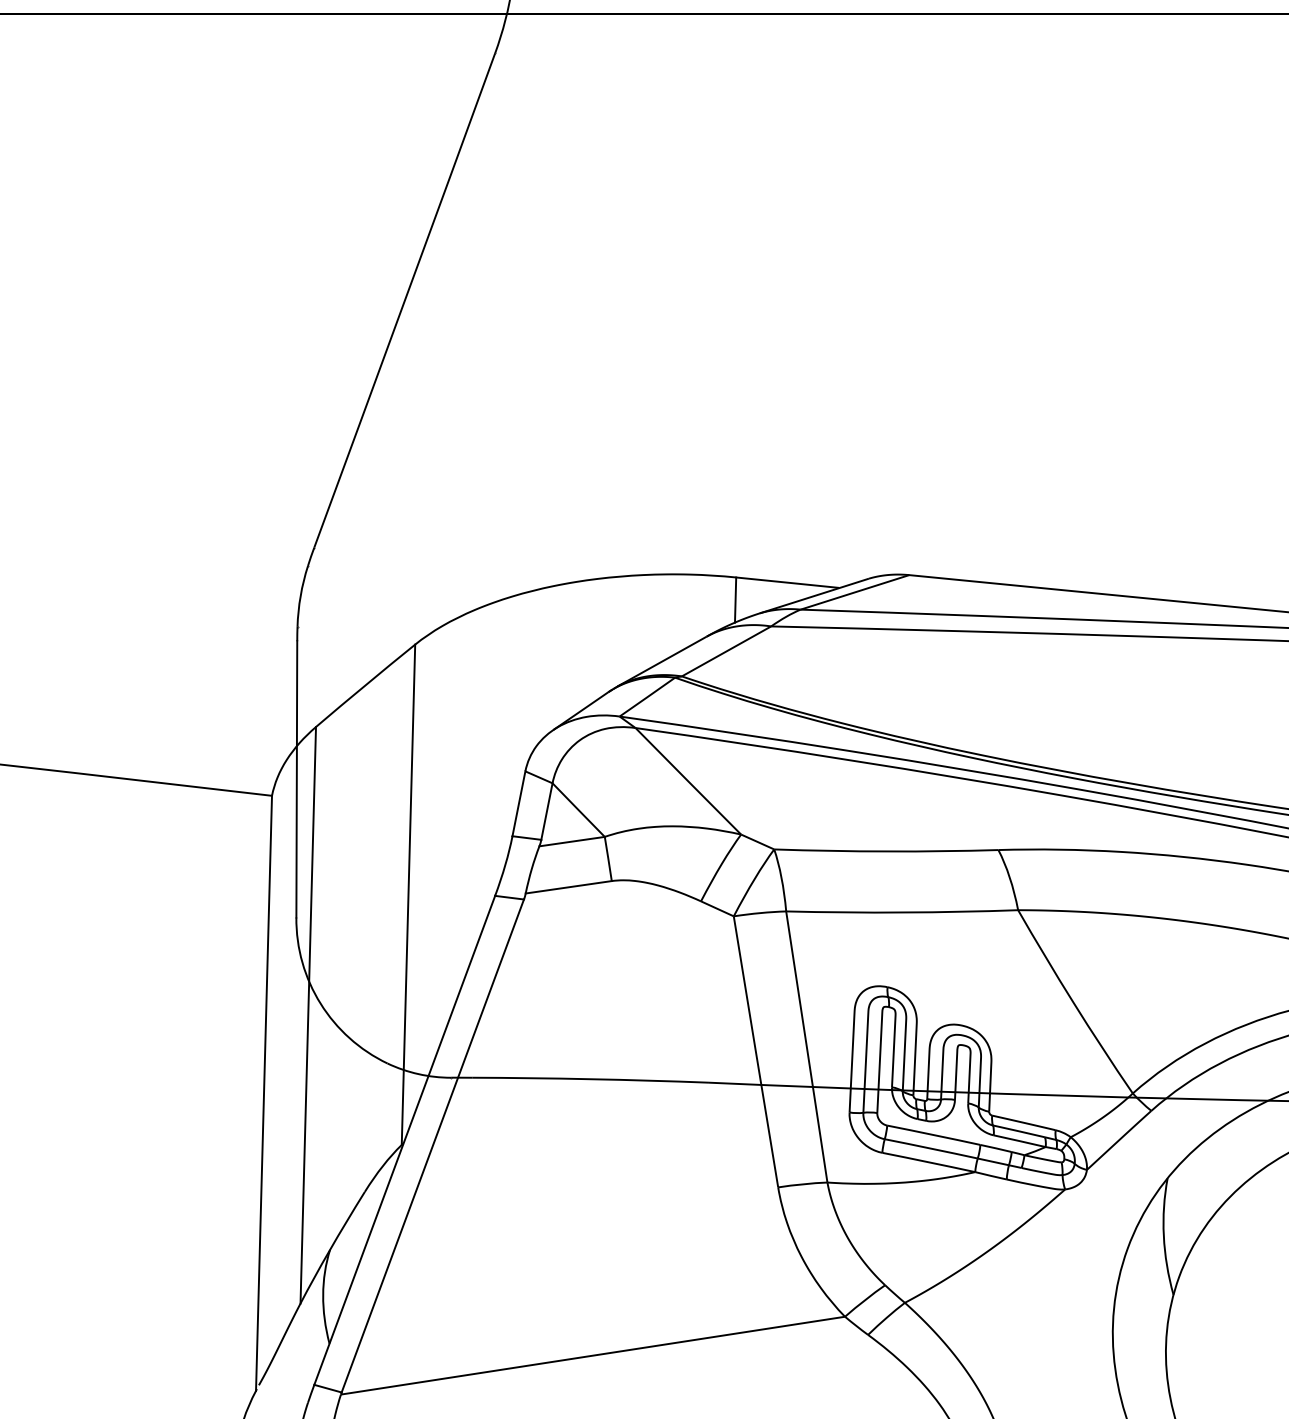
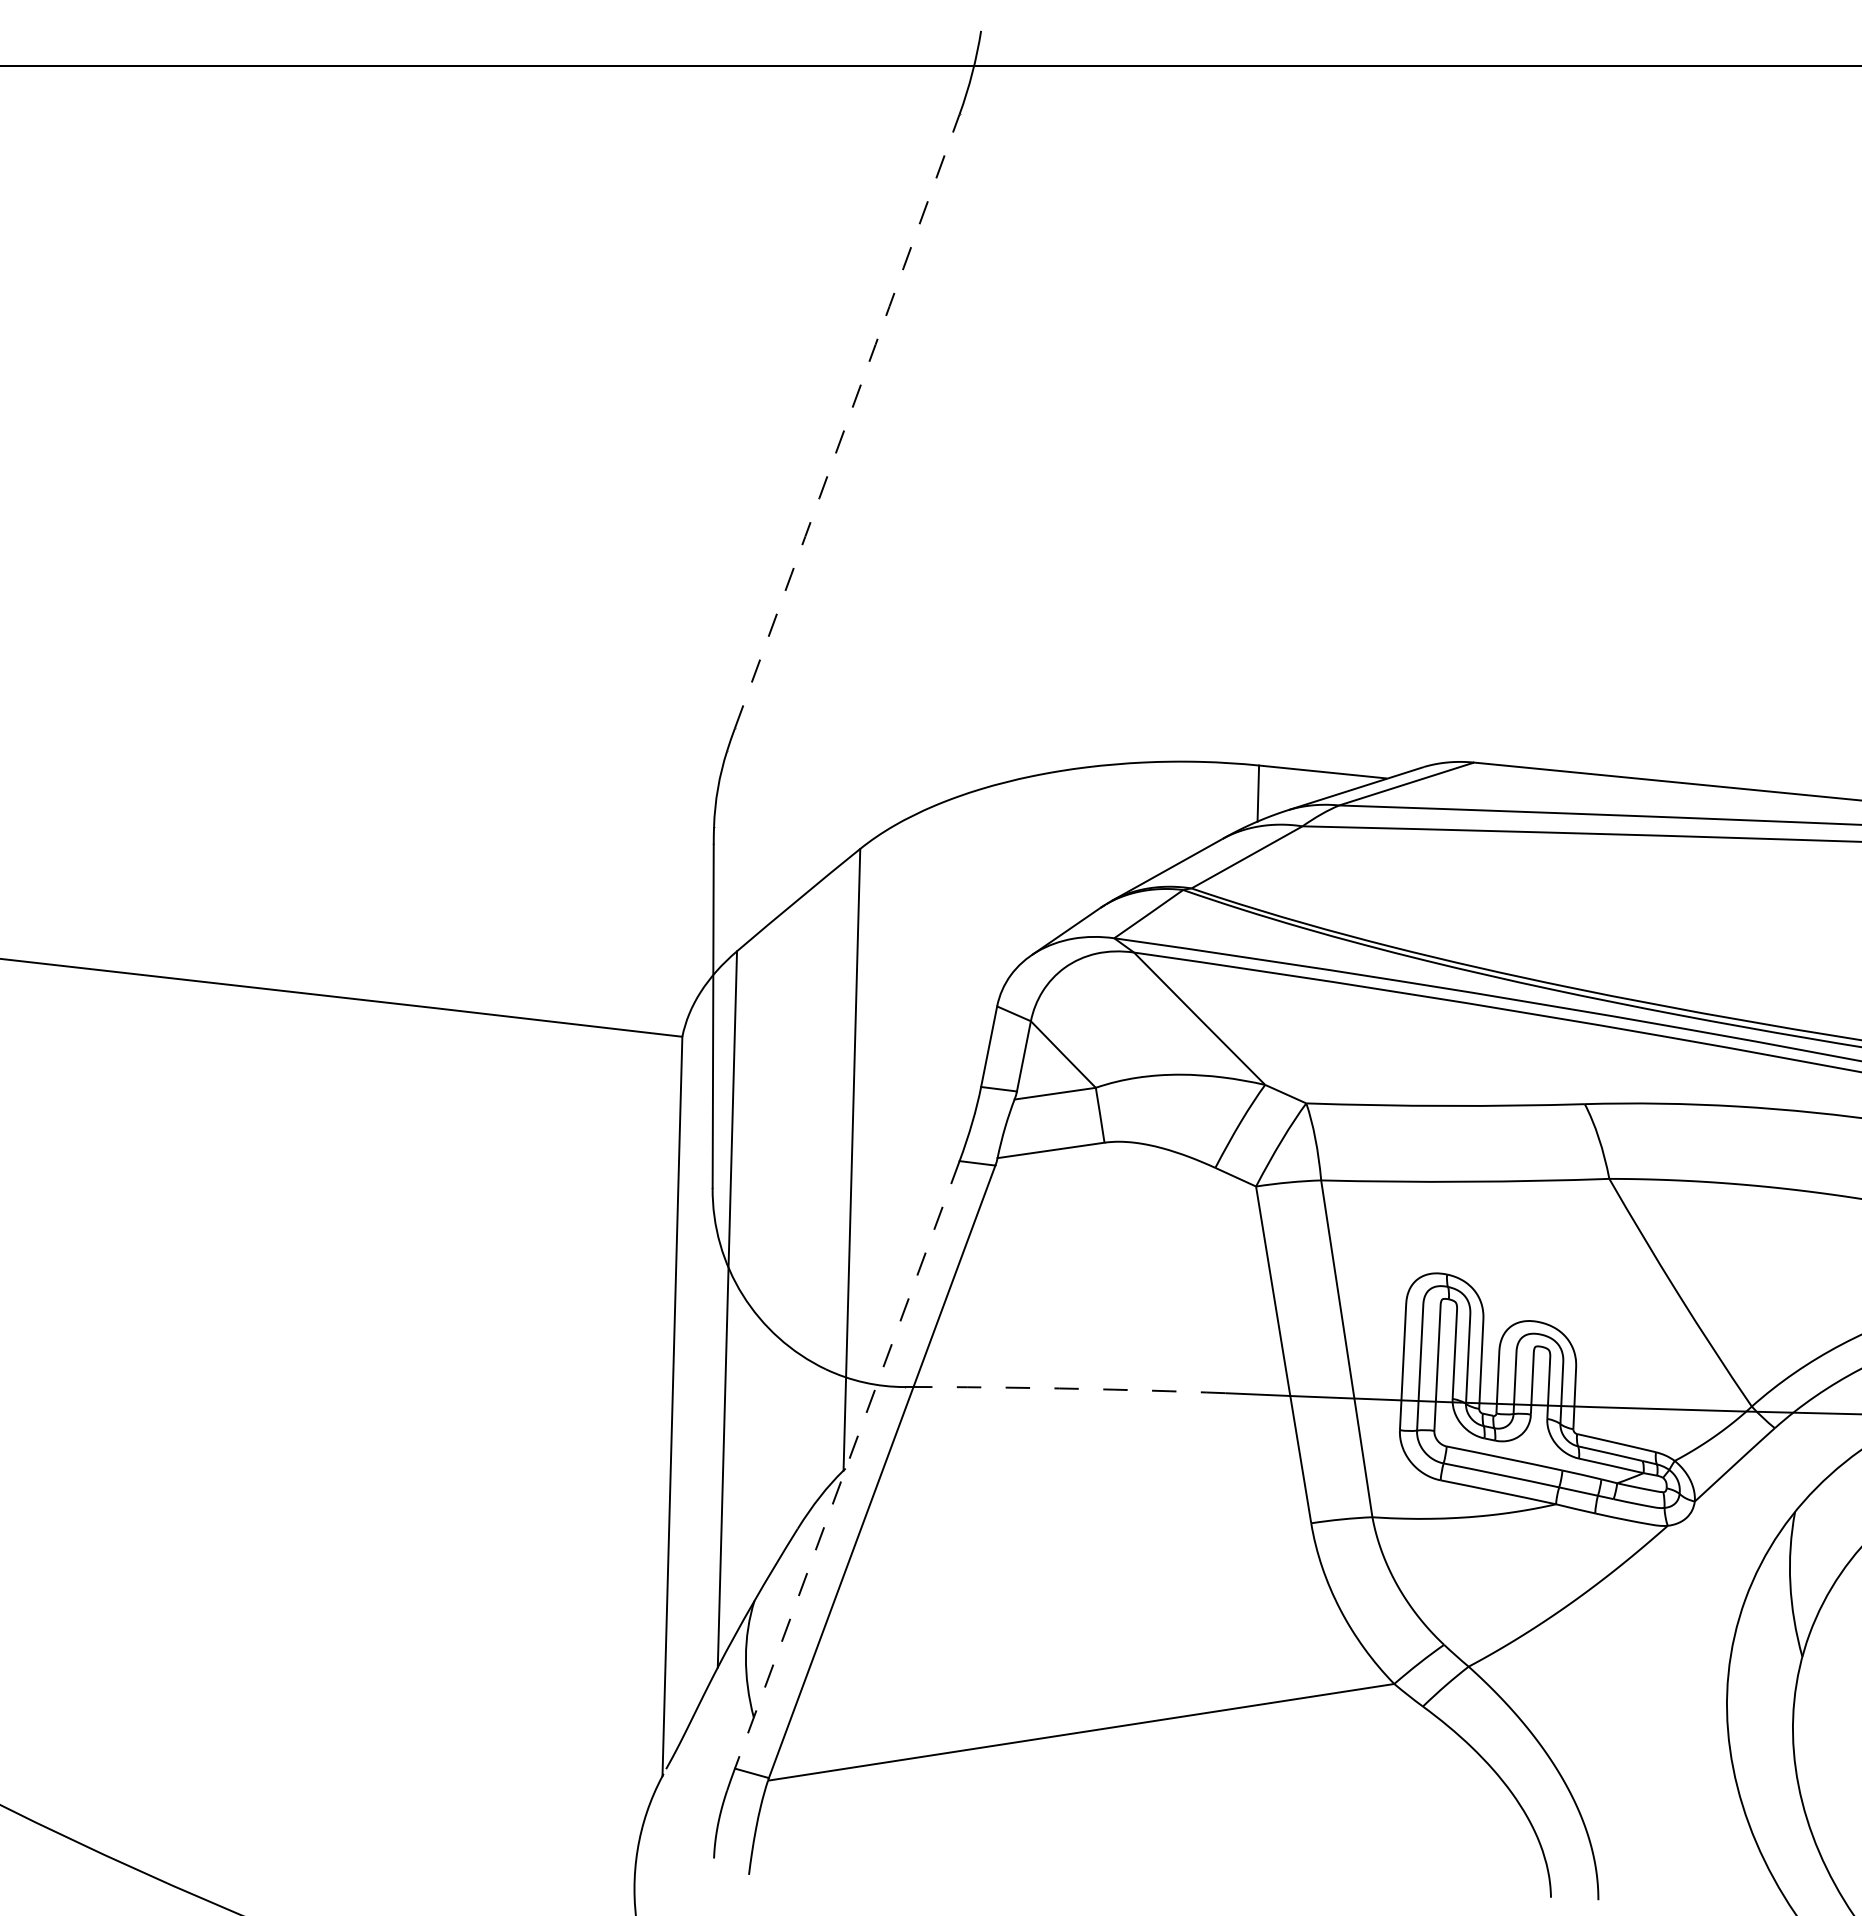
arc: (404, 300) -> (847, 421), solid -> dashed
arc: (590, 1078) -> (1078, 1388), solid -> dashed
line: (404, 1140) -> (847, 1464), solid -> dashed

